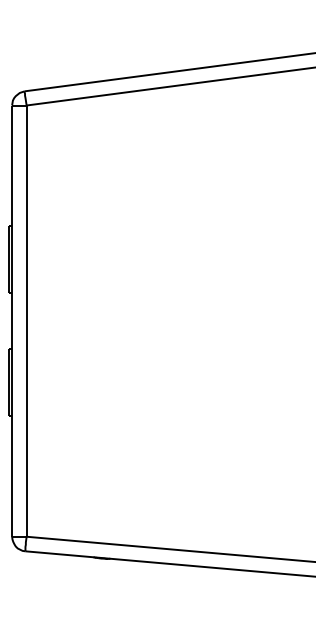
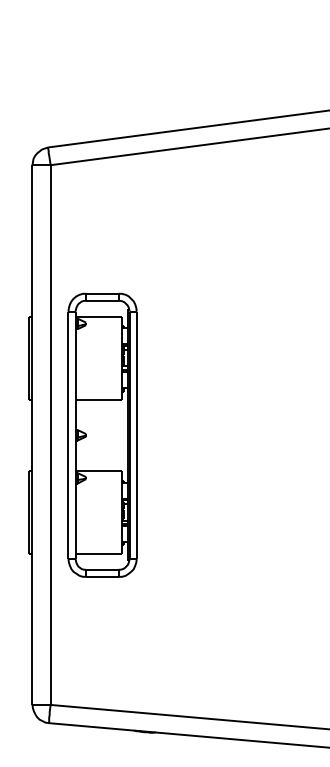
part: (68, 321) -> (103, 435), added

